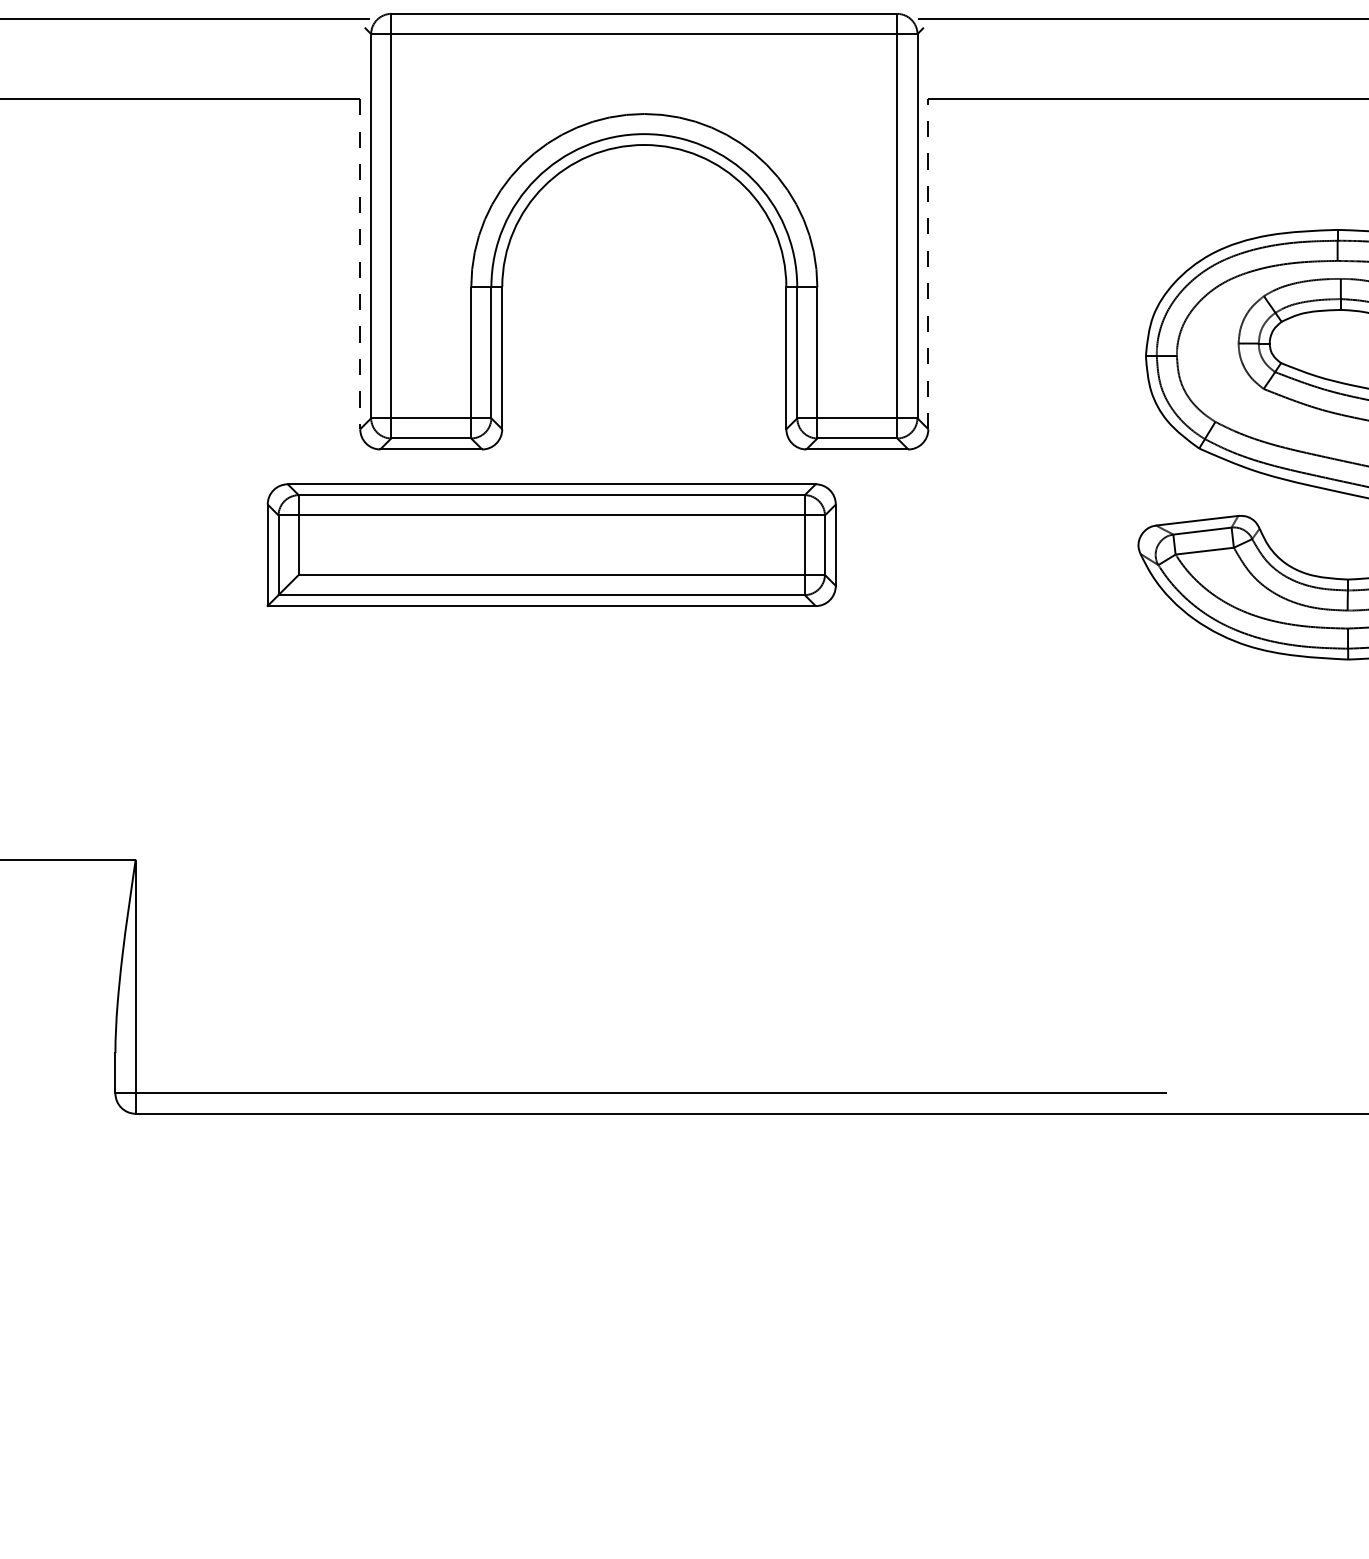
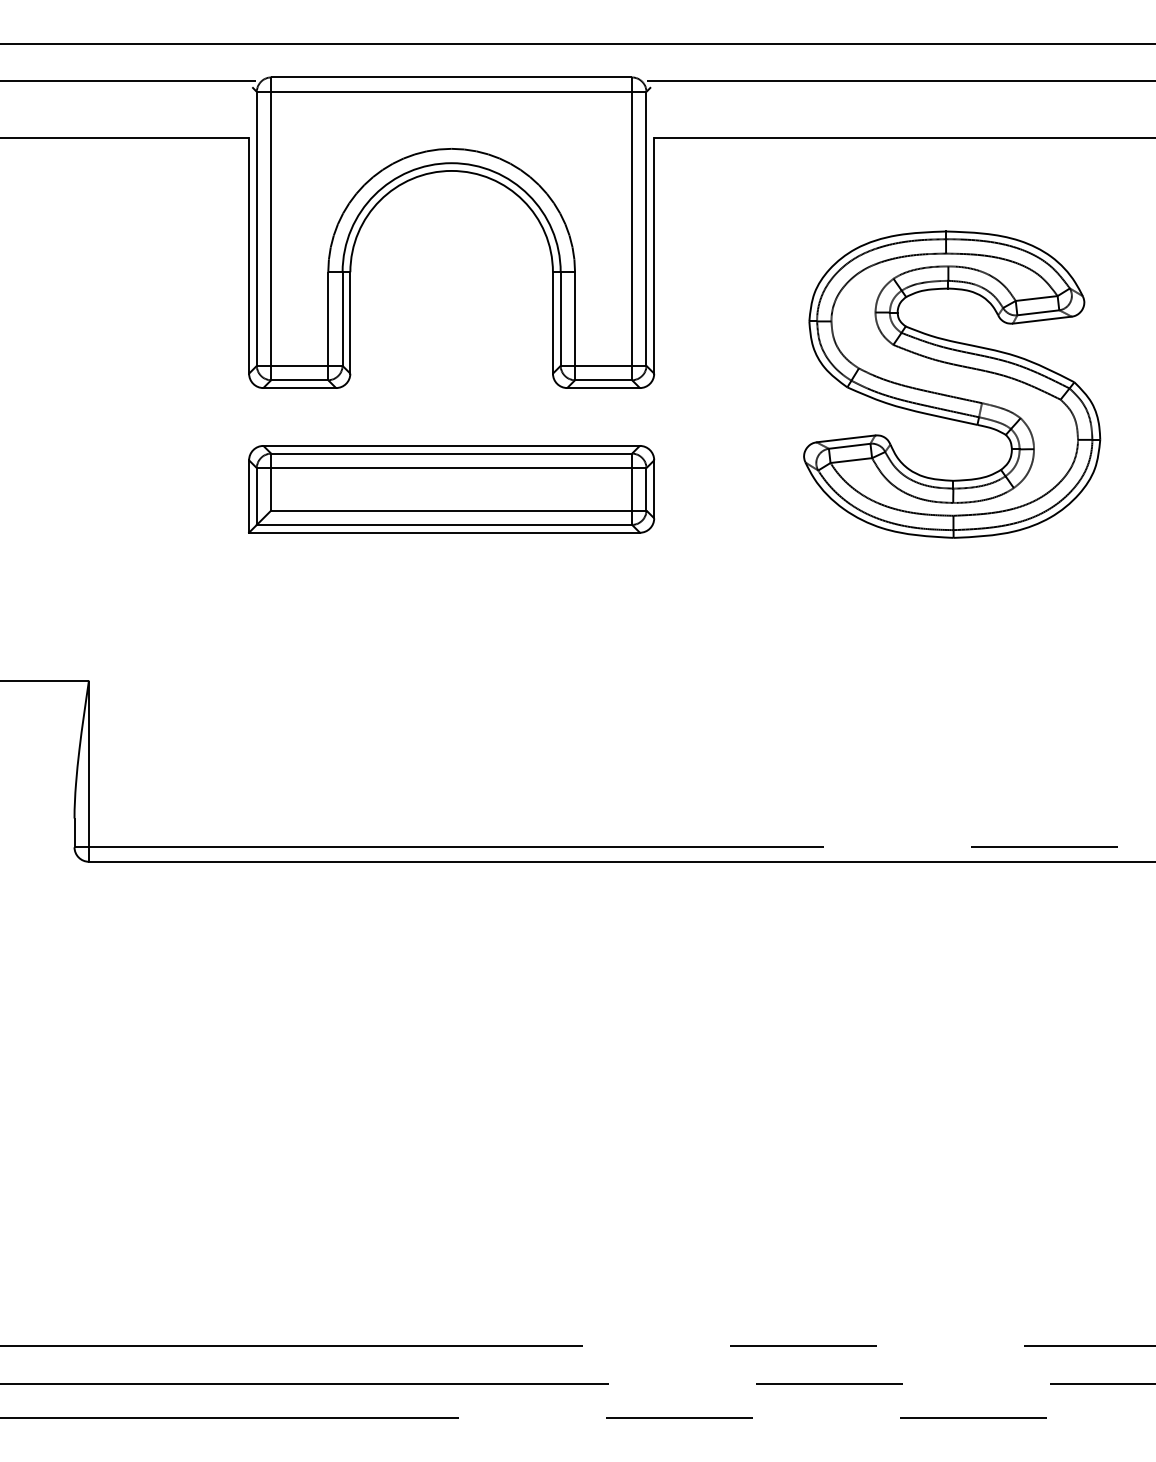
line: (360, 263) -> (249, 255), dashed -> solid
line: (928, 263) -> (654, 255), dashed -> solid
part: (551, 545) -> (451, 489), moved

